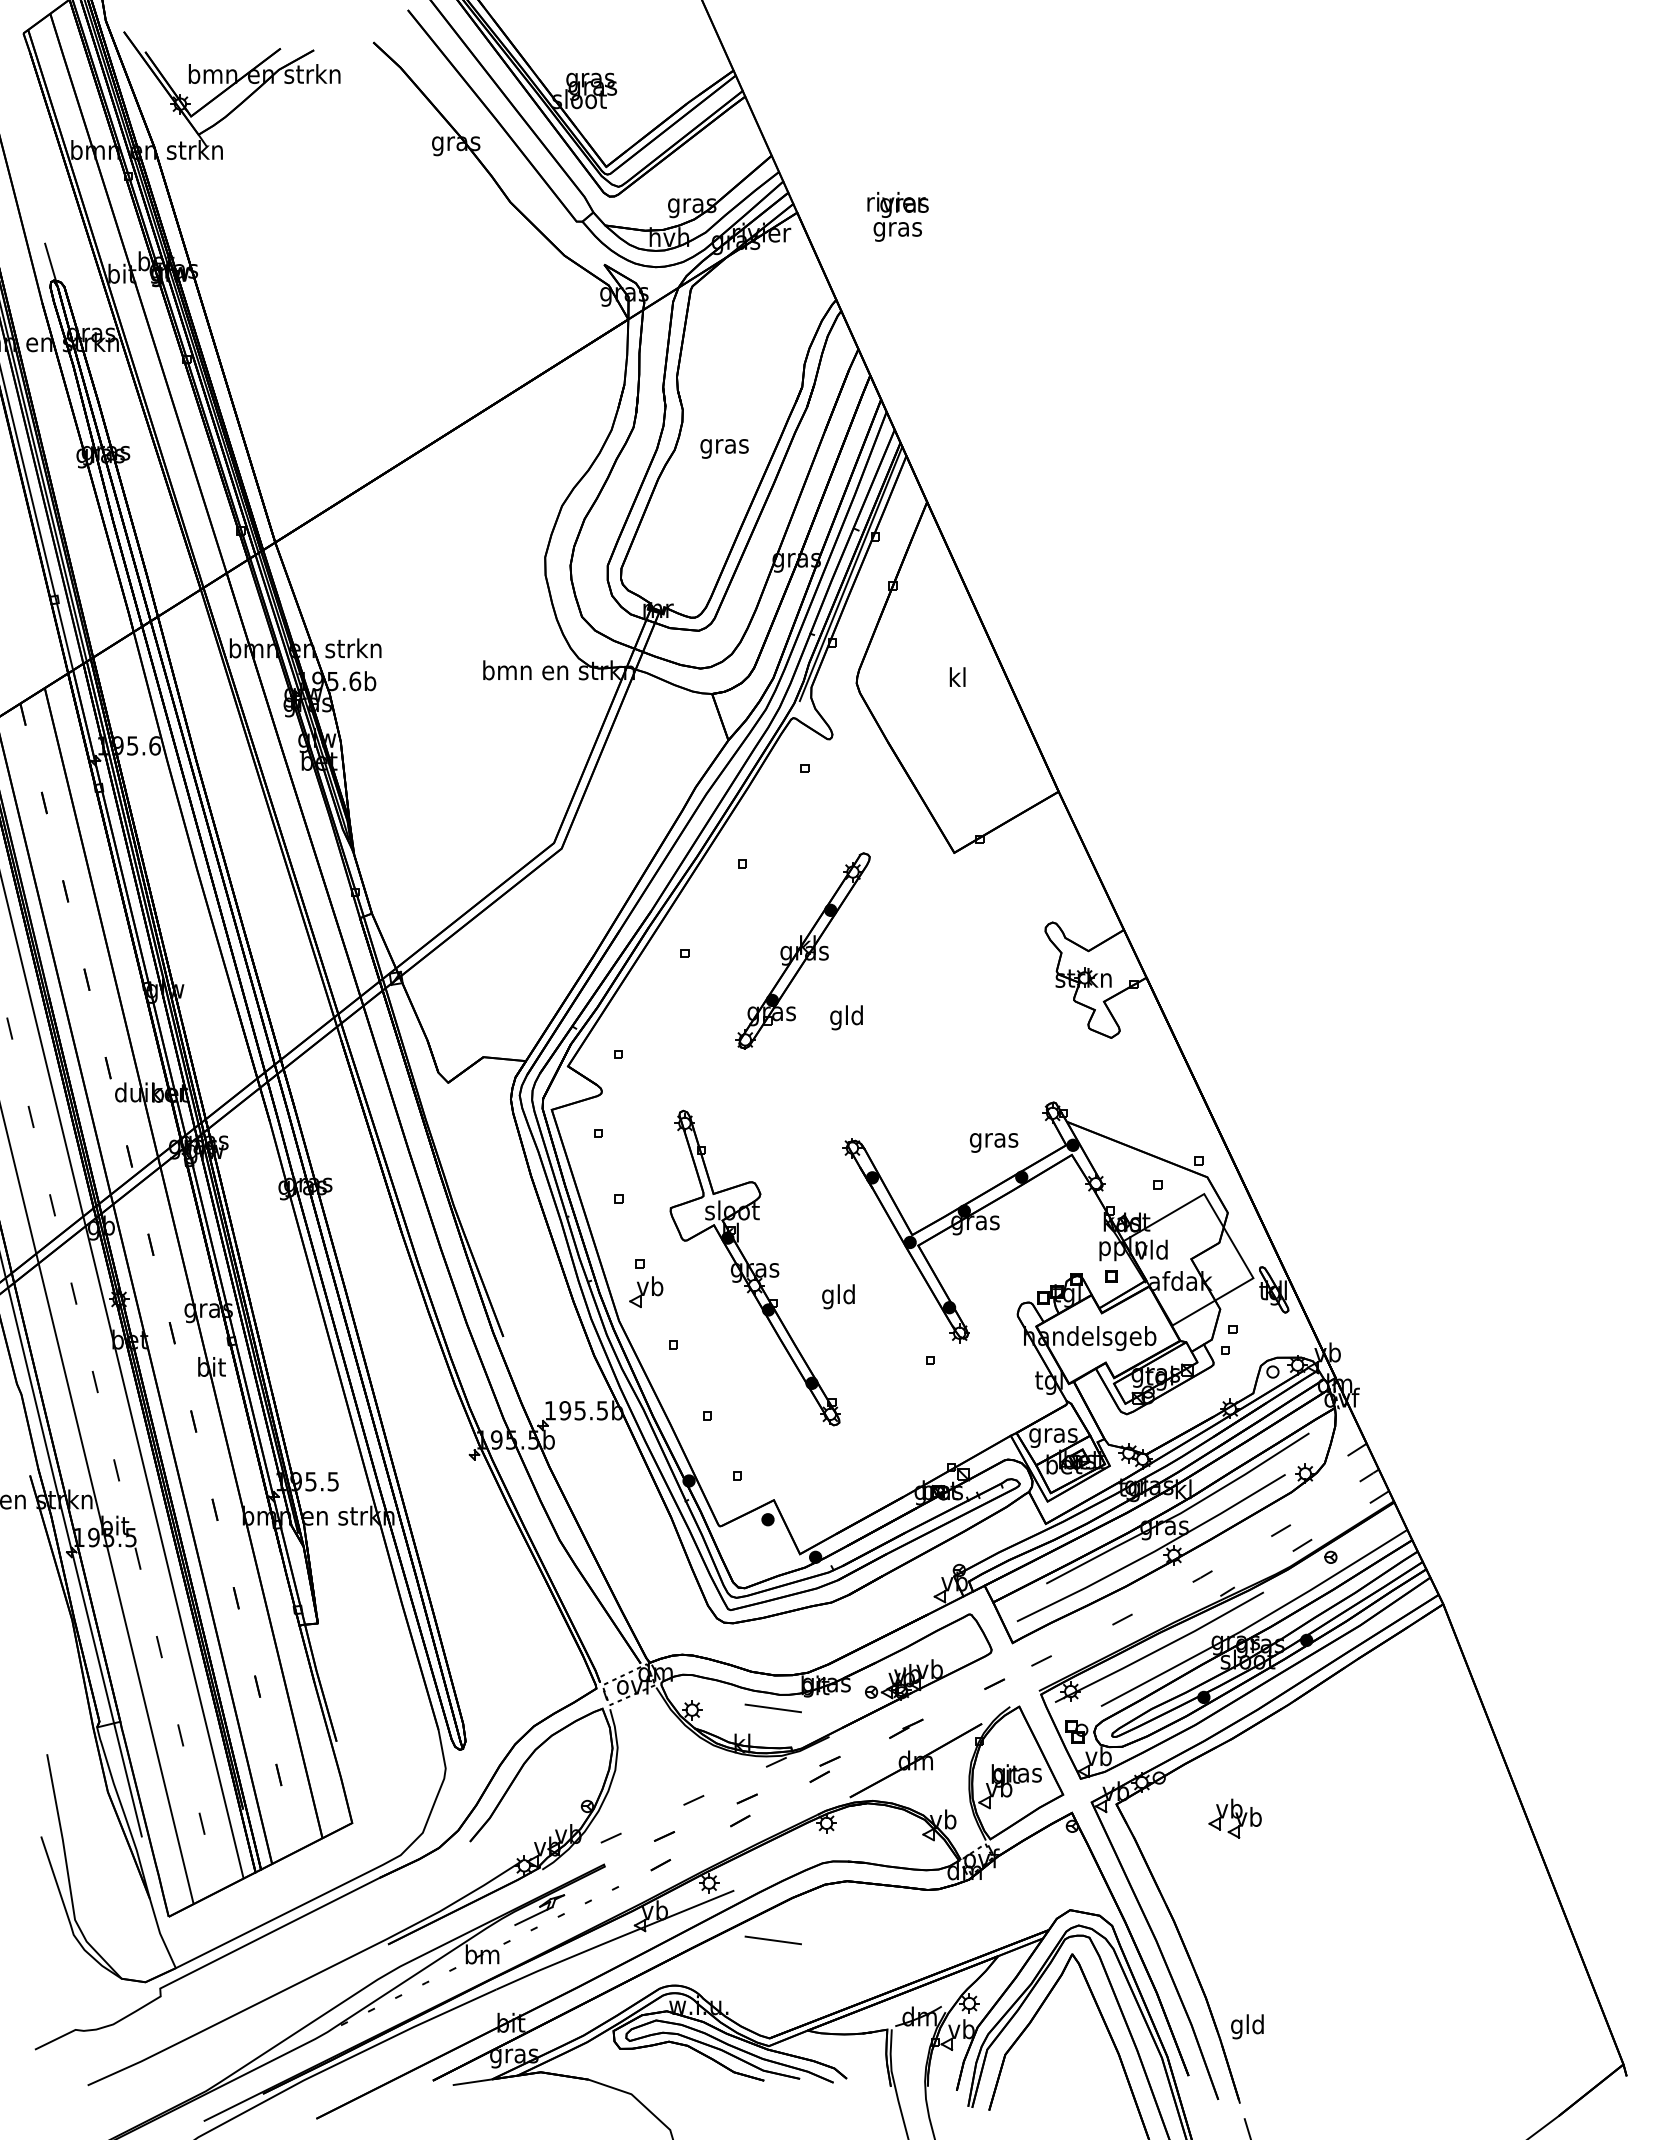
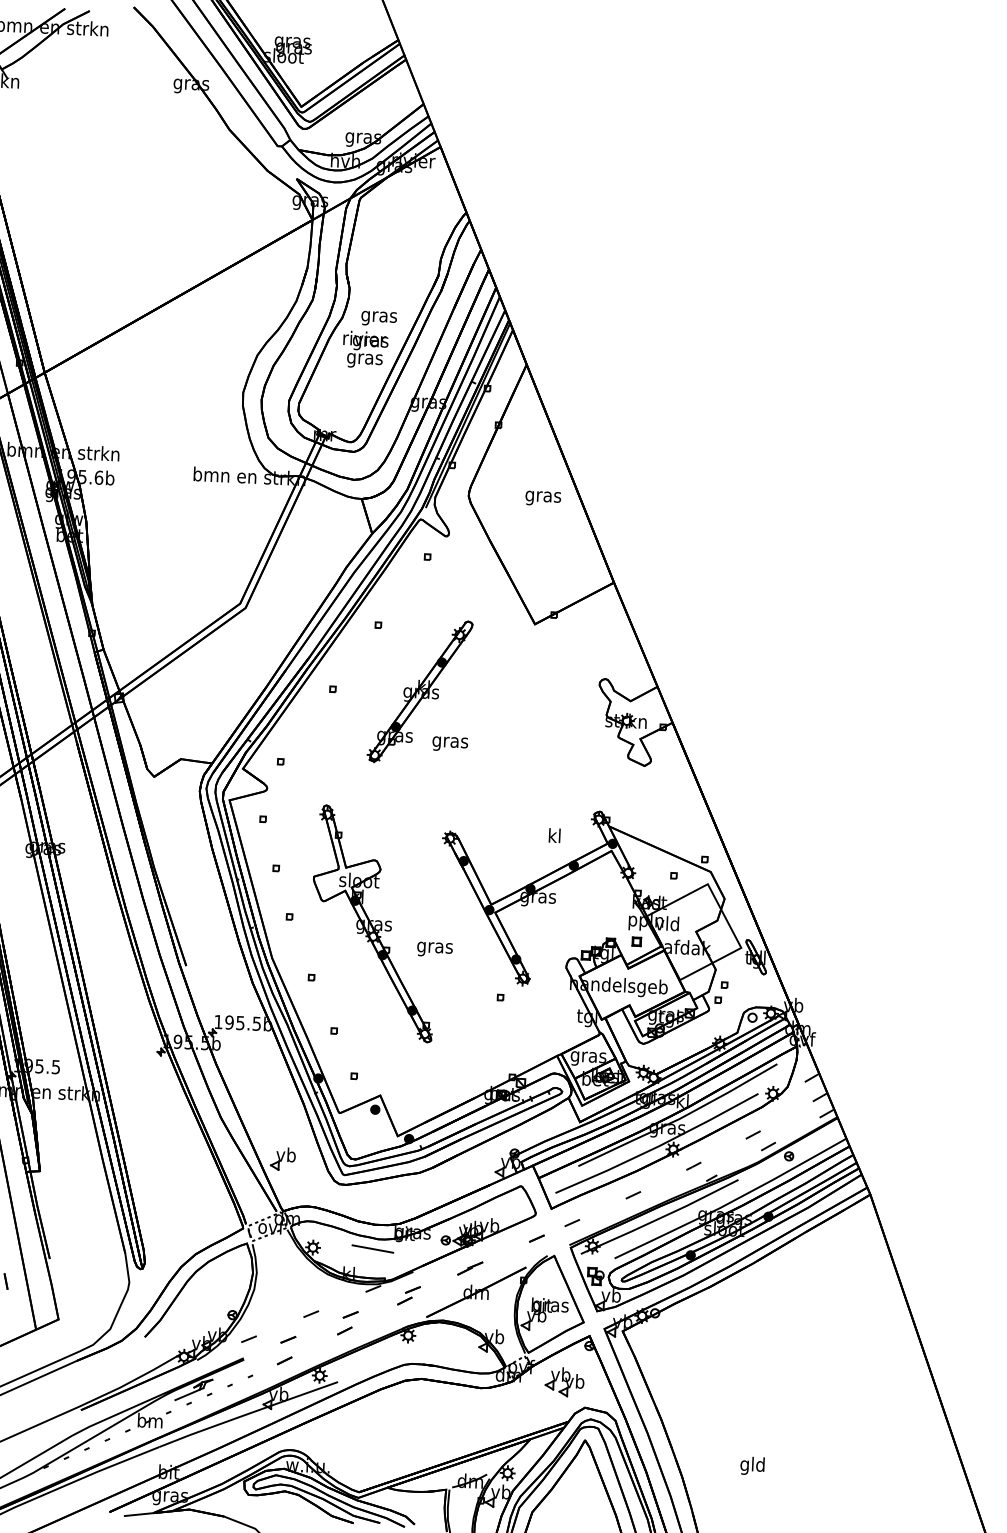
text: (897, 216) -> (365, 349), moved
text: (957, 679) -> (543, 496), kl -> gras
text: (846, 1017) -> (450, 742), gld -> gras
text: (993, 1139) -> (554, 836), gras -> kl
part: (646, 1291) -> (283, 1158), moved
text: (838, 1296) -> (434, 947), gld -> gras
part: (1234, 1818) -> (564, 1381), moved
line: (772, 1940) -> (364, 1420), removed
text: (1247, 2026) -> (752, 1465), moved

